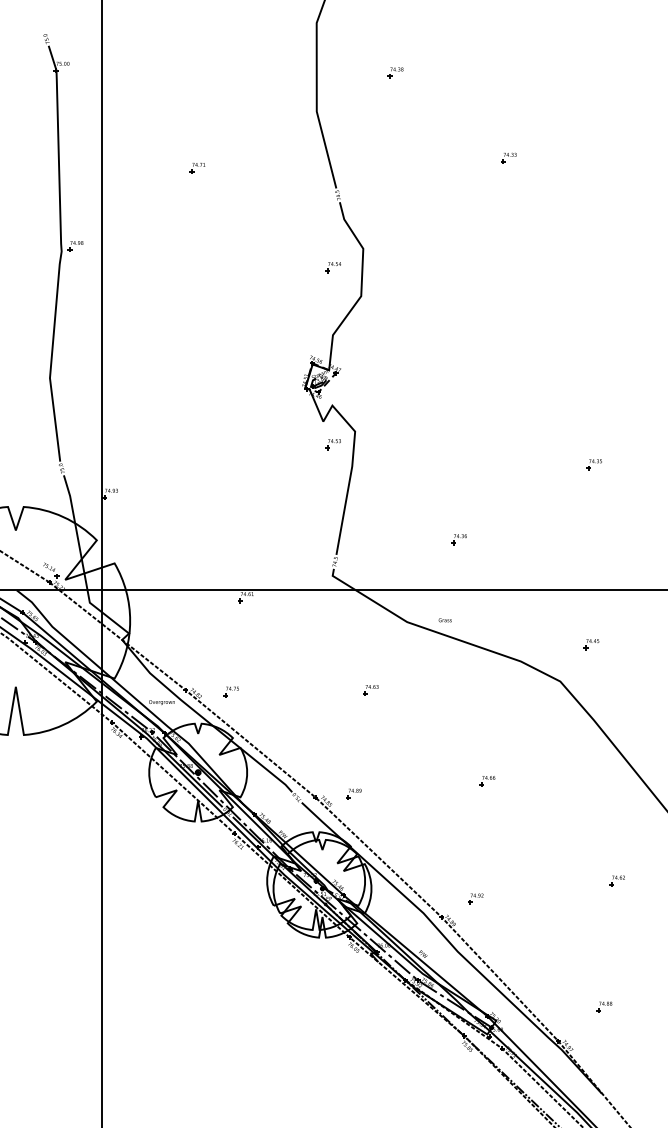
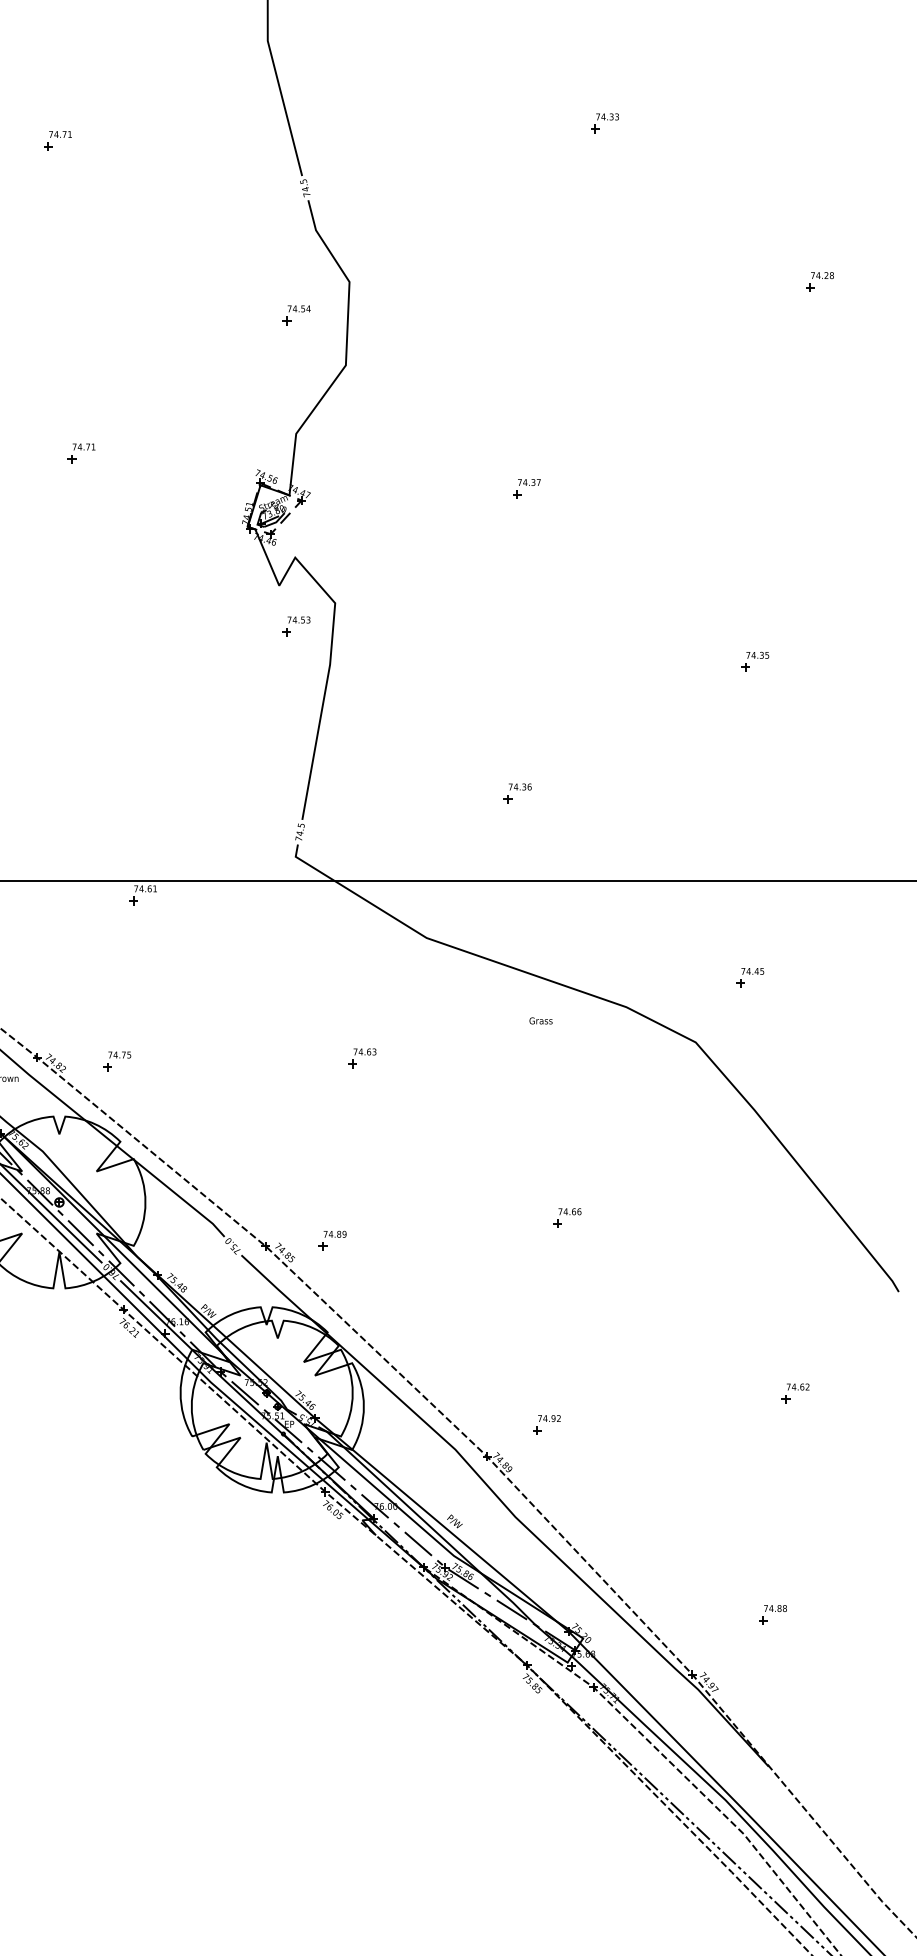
part: (630, 248) -> (819, 281), added
part: (210, 345) -> (81, 451), added
part: (463, 366) -> (525, 488), added
text: (444, 620) -> (539, 1021), moved

